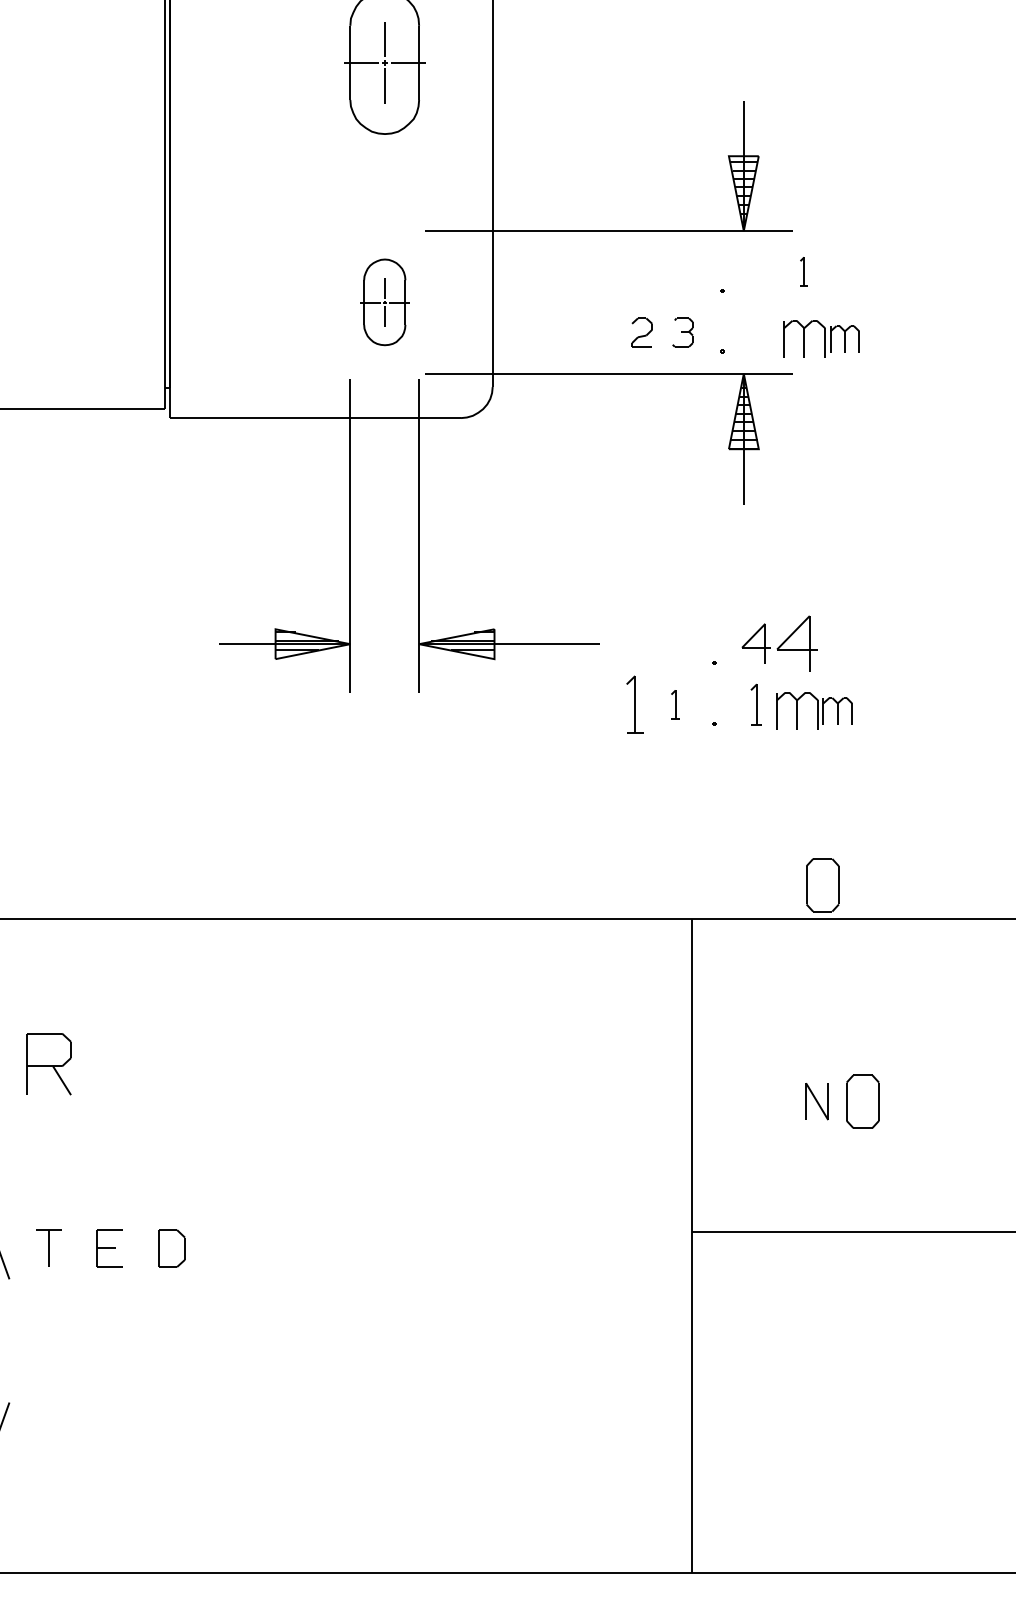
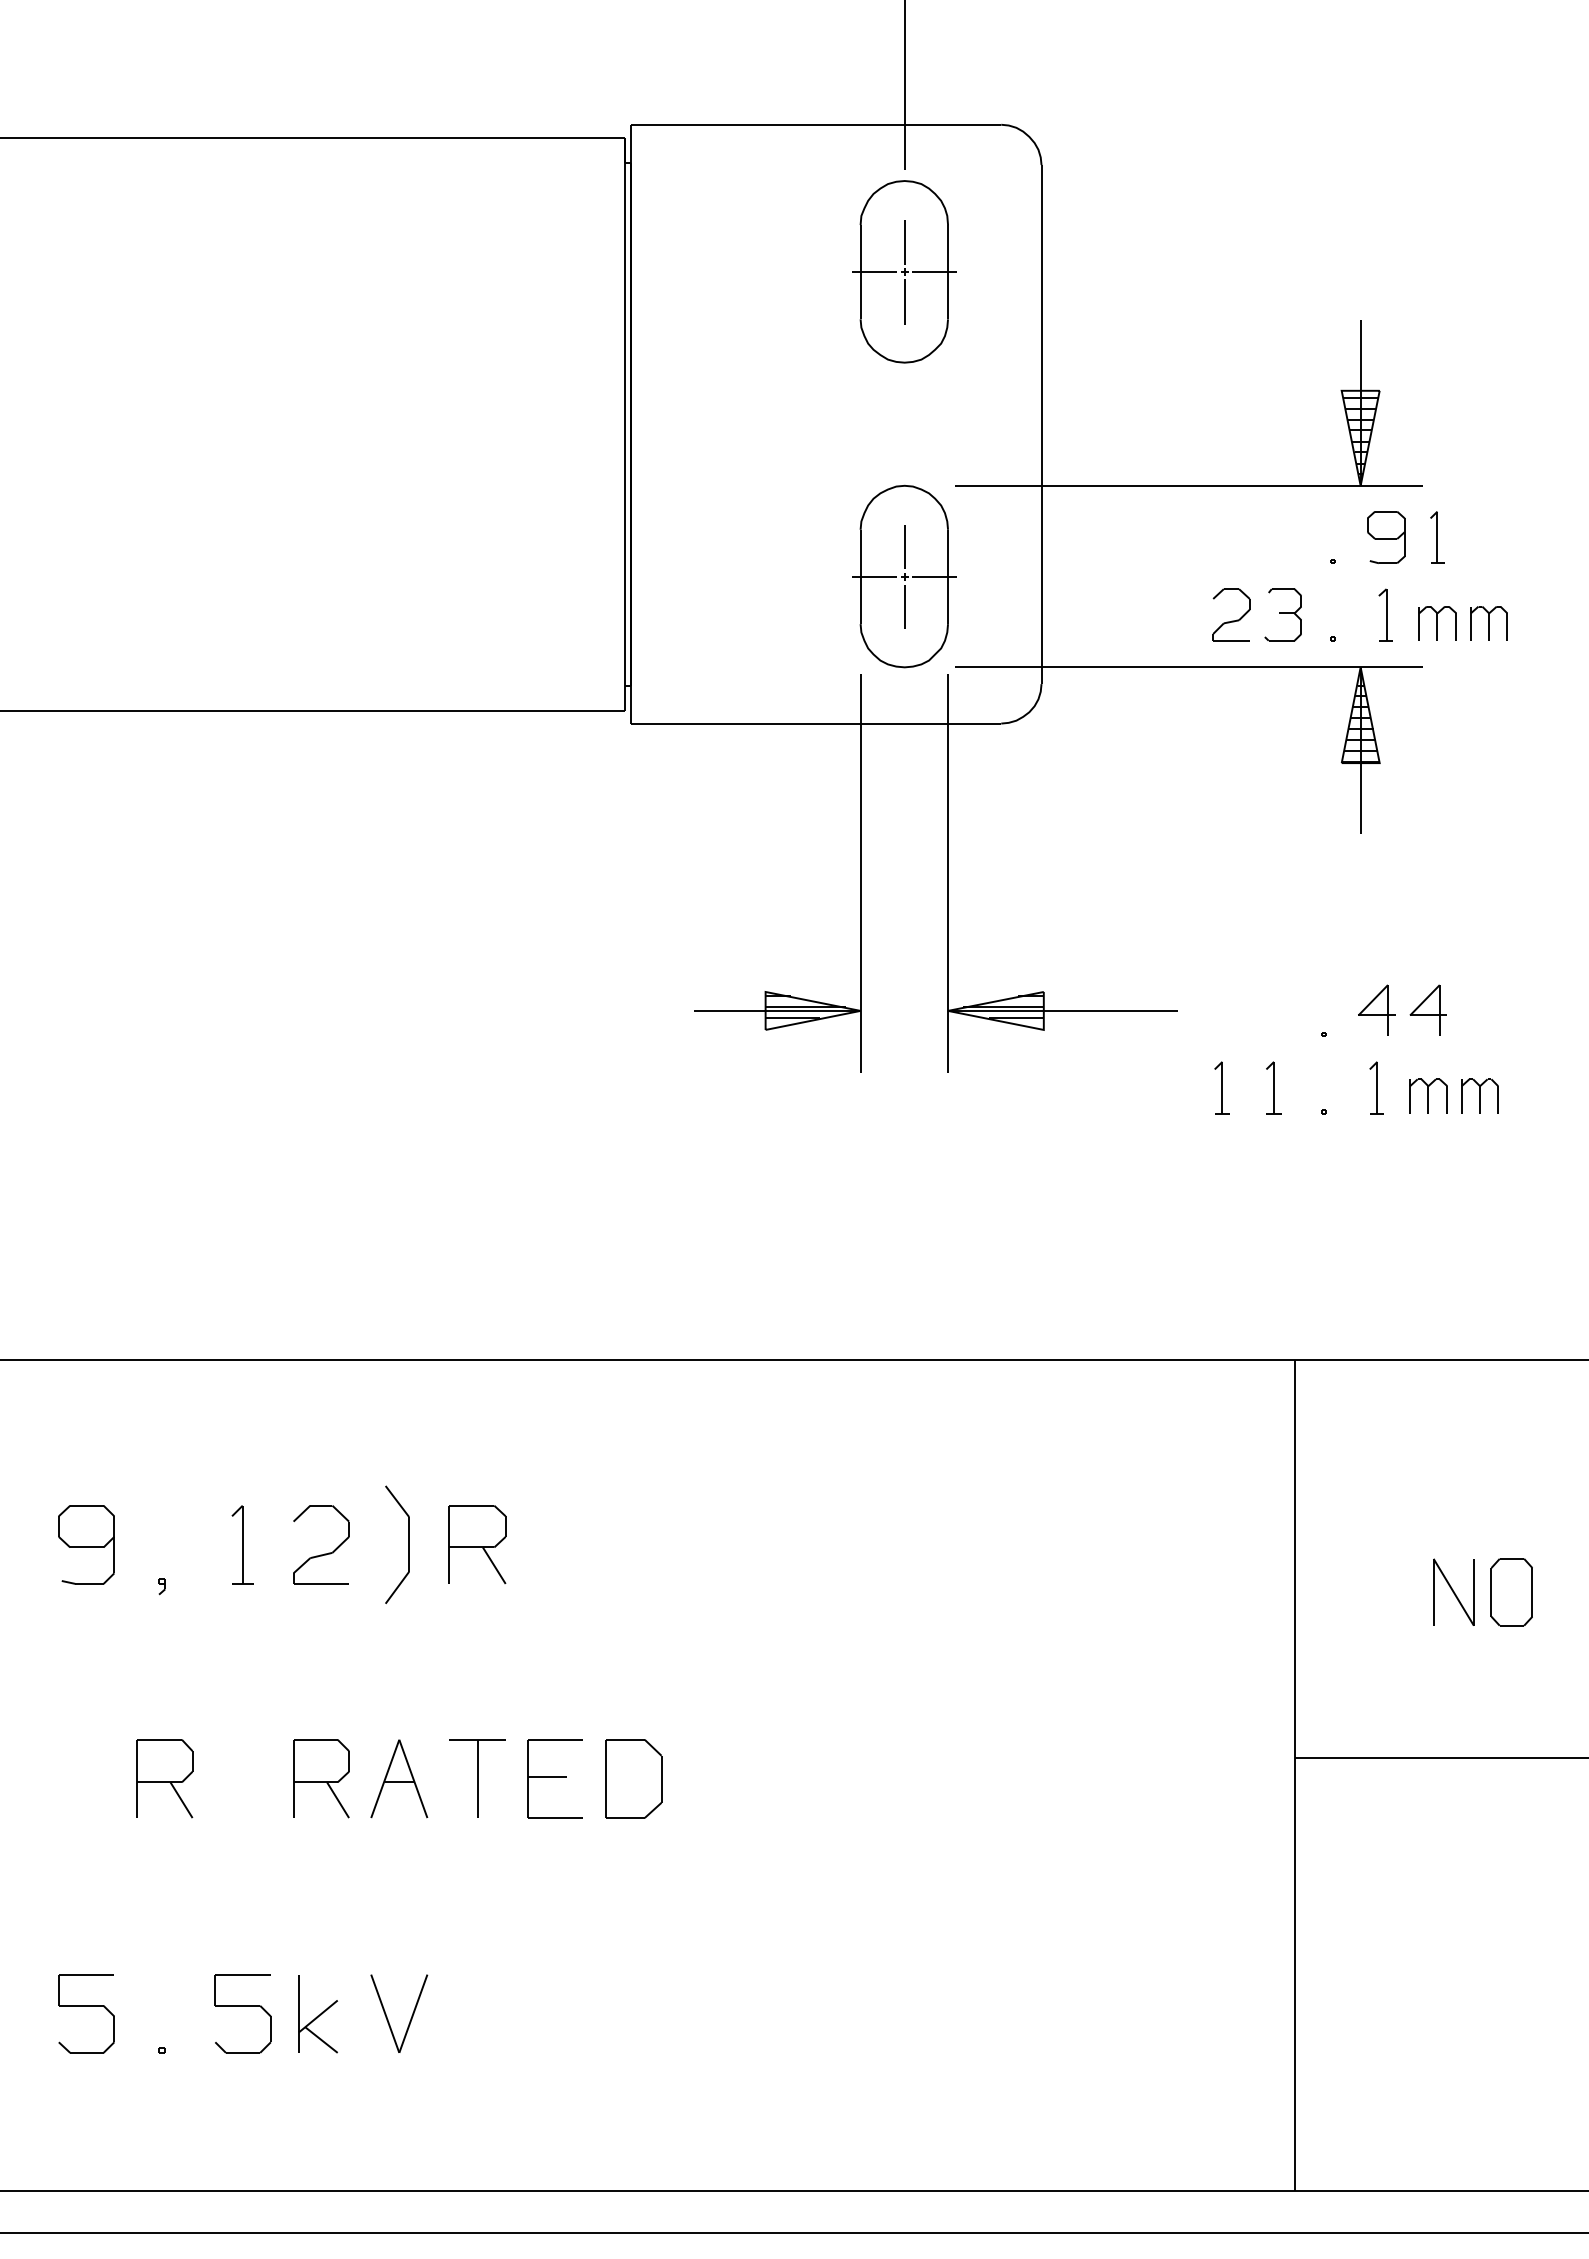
part: (764, 271) -> (1386, 537), added
part: (804, 271) -> (1437, 537), size x1.43
part: (384, 302) -> (904, 576), size x1.67
part: (642, 332) -> (1231, 614), size x1.43
part: (682, 332) -> (1282, 614), size x1.43
part: (763, 332) -> (1385, 614), added
part: (804, 339) -> (1437, 623), size x0.71
part: (796, 643) -> (1427, 1009), size x0.71
part: (634, 704) -> (1221, 1087), size x0.71
part: (675, 704) -> (1273, 1087), size x1.43
part: (797, 710) -> (1428, 1095), size x0.71
part: (822, 885) -> (1460, 1317), removed
part: (816, 1101) -> (1453, 1591), size x1.43
part: (48, 1248) -> (477, 1778), size x1.67
part: (109, 1248) -> (554, 1778), size x1.67
part: (171, 1248) -> (633, 1778), size x1.67

